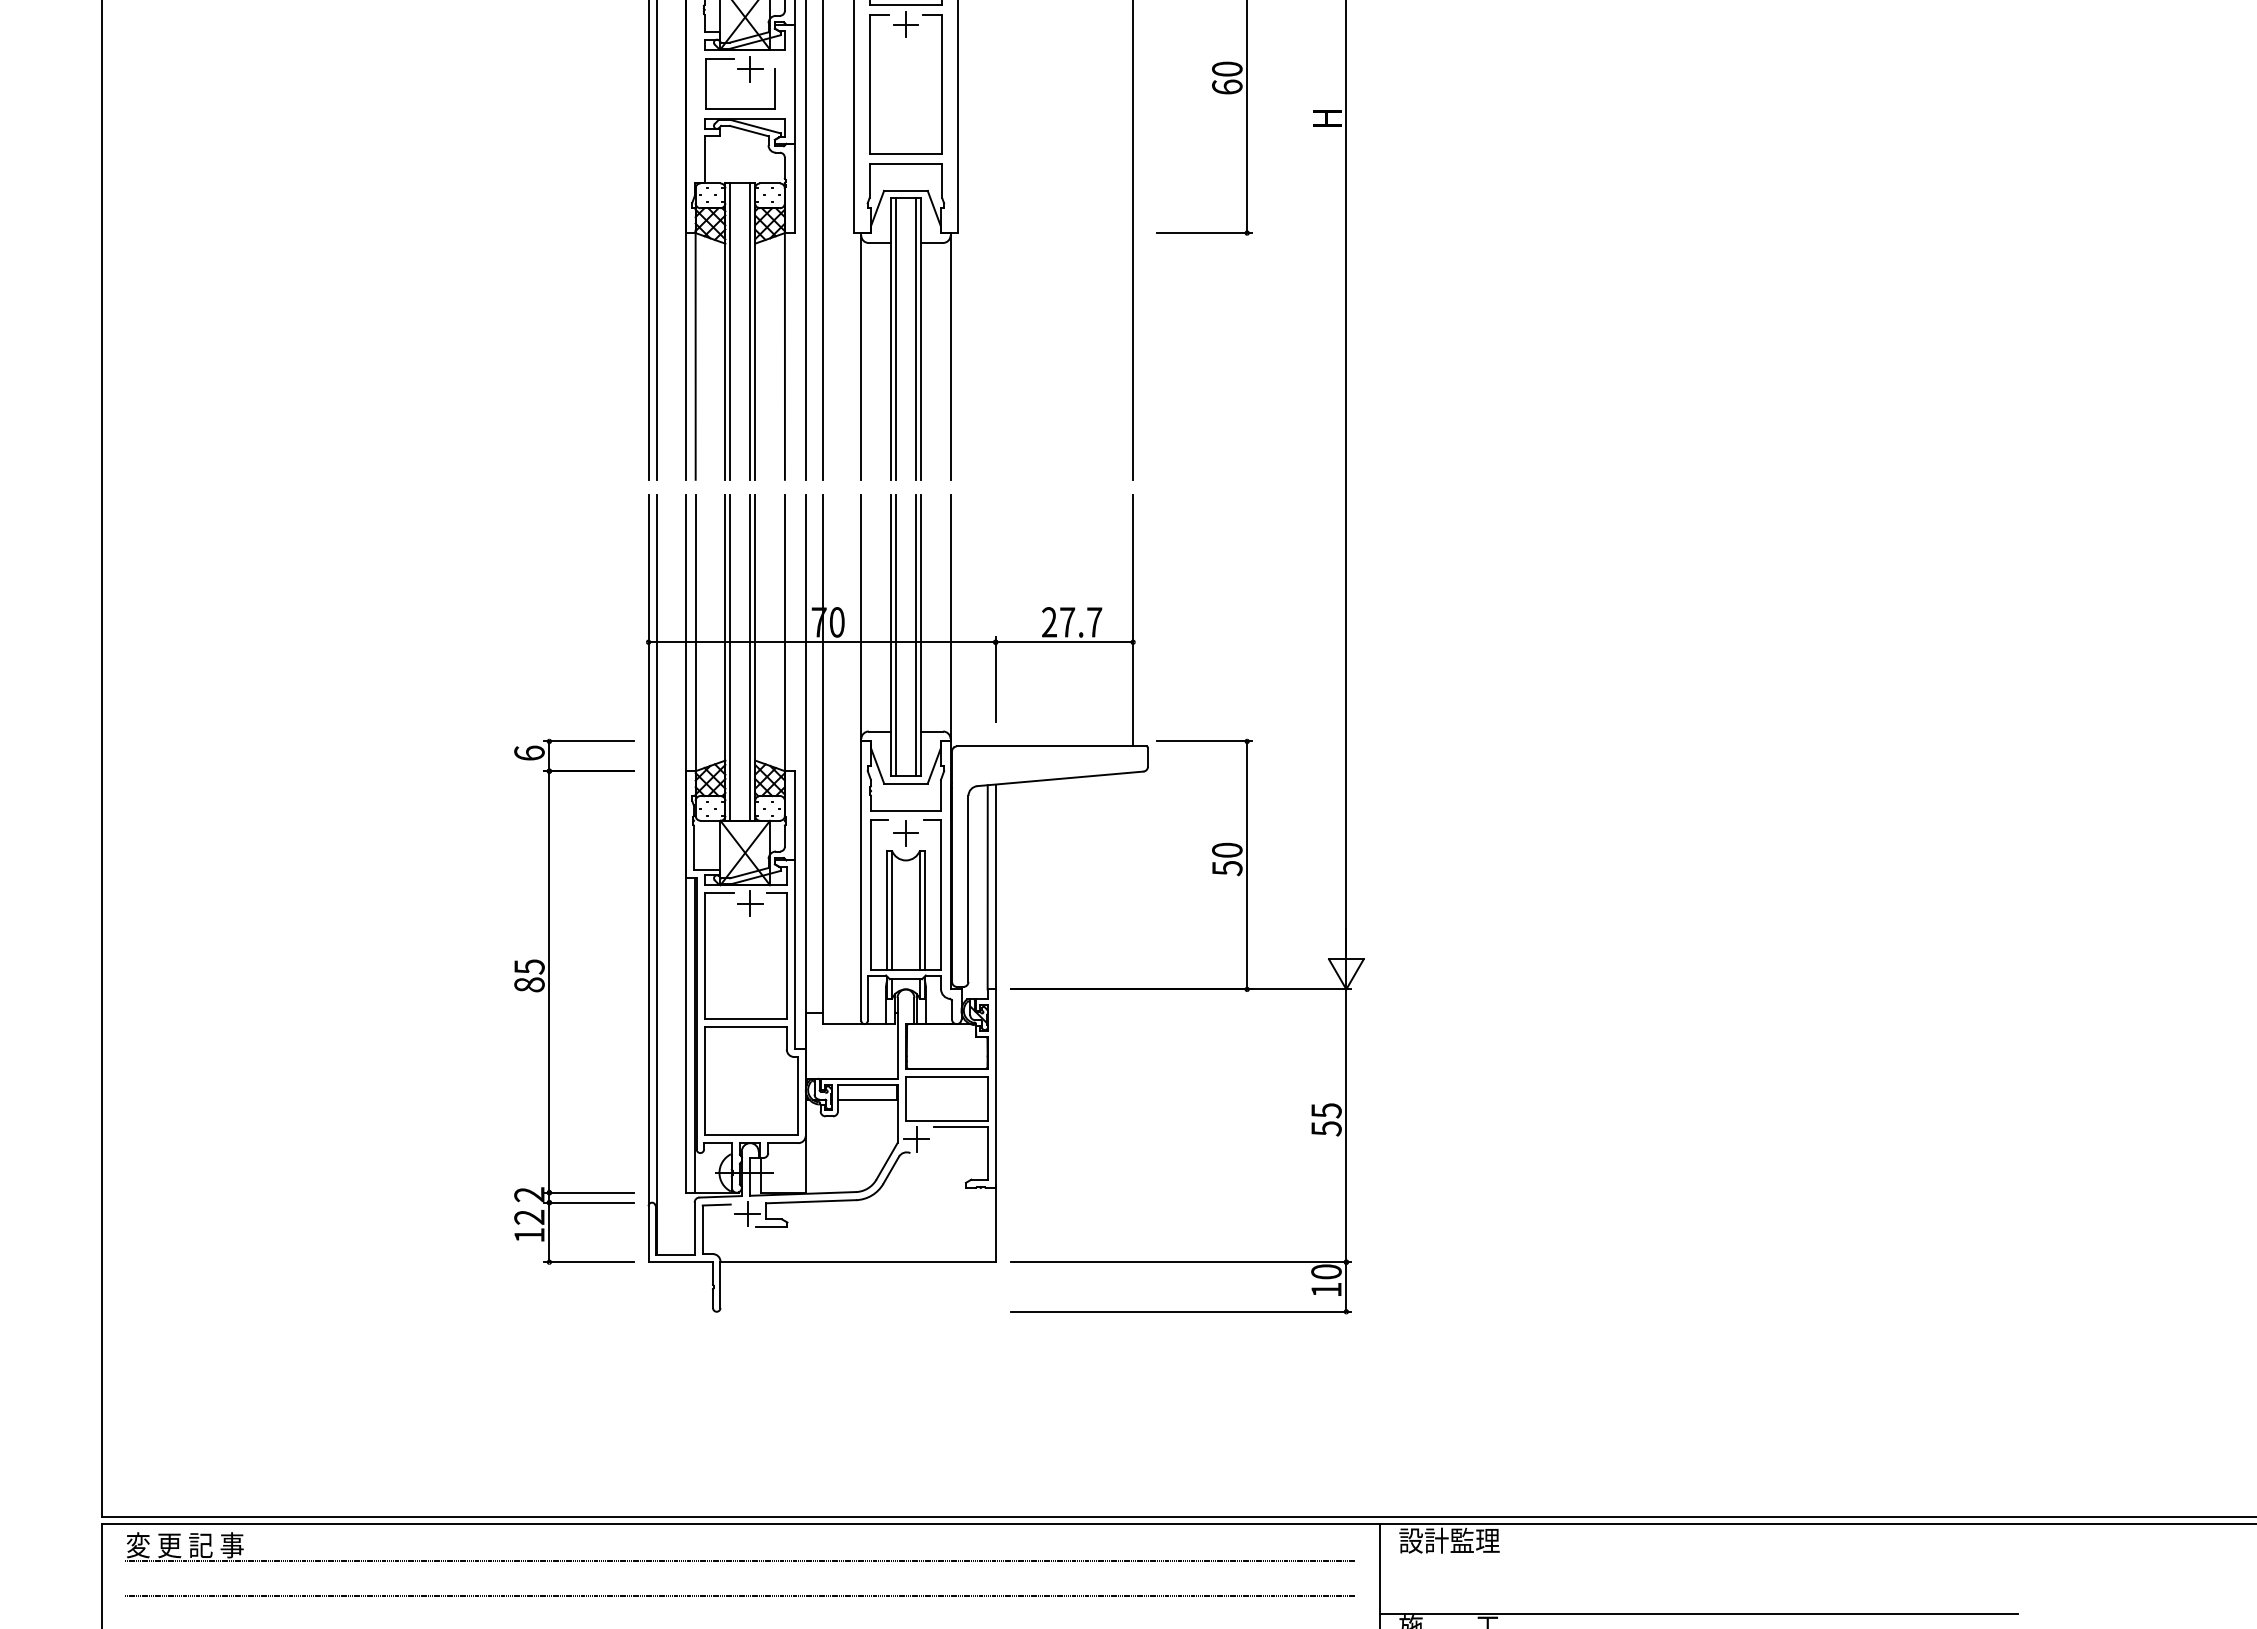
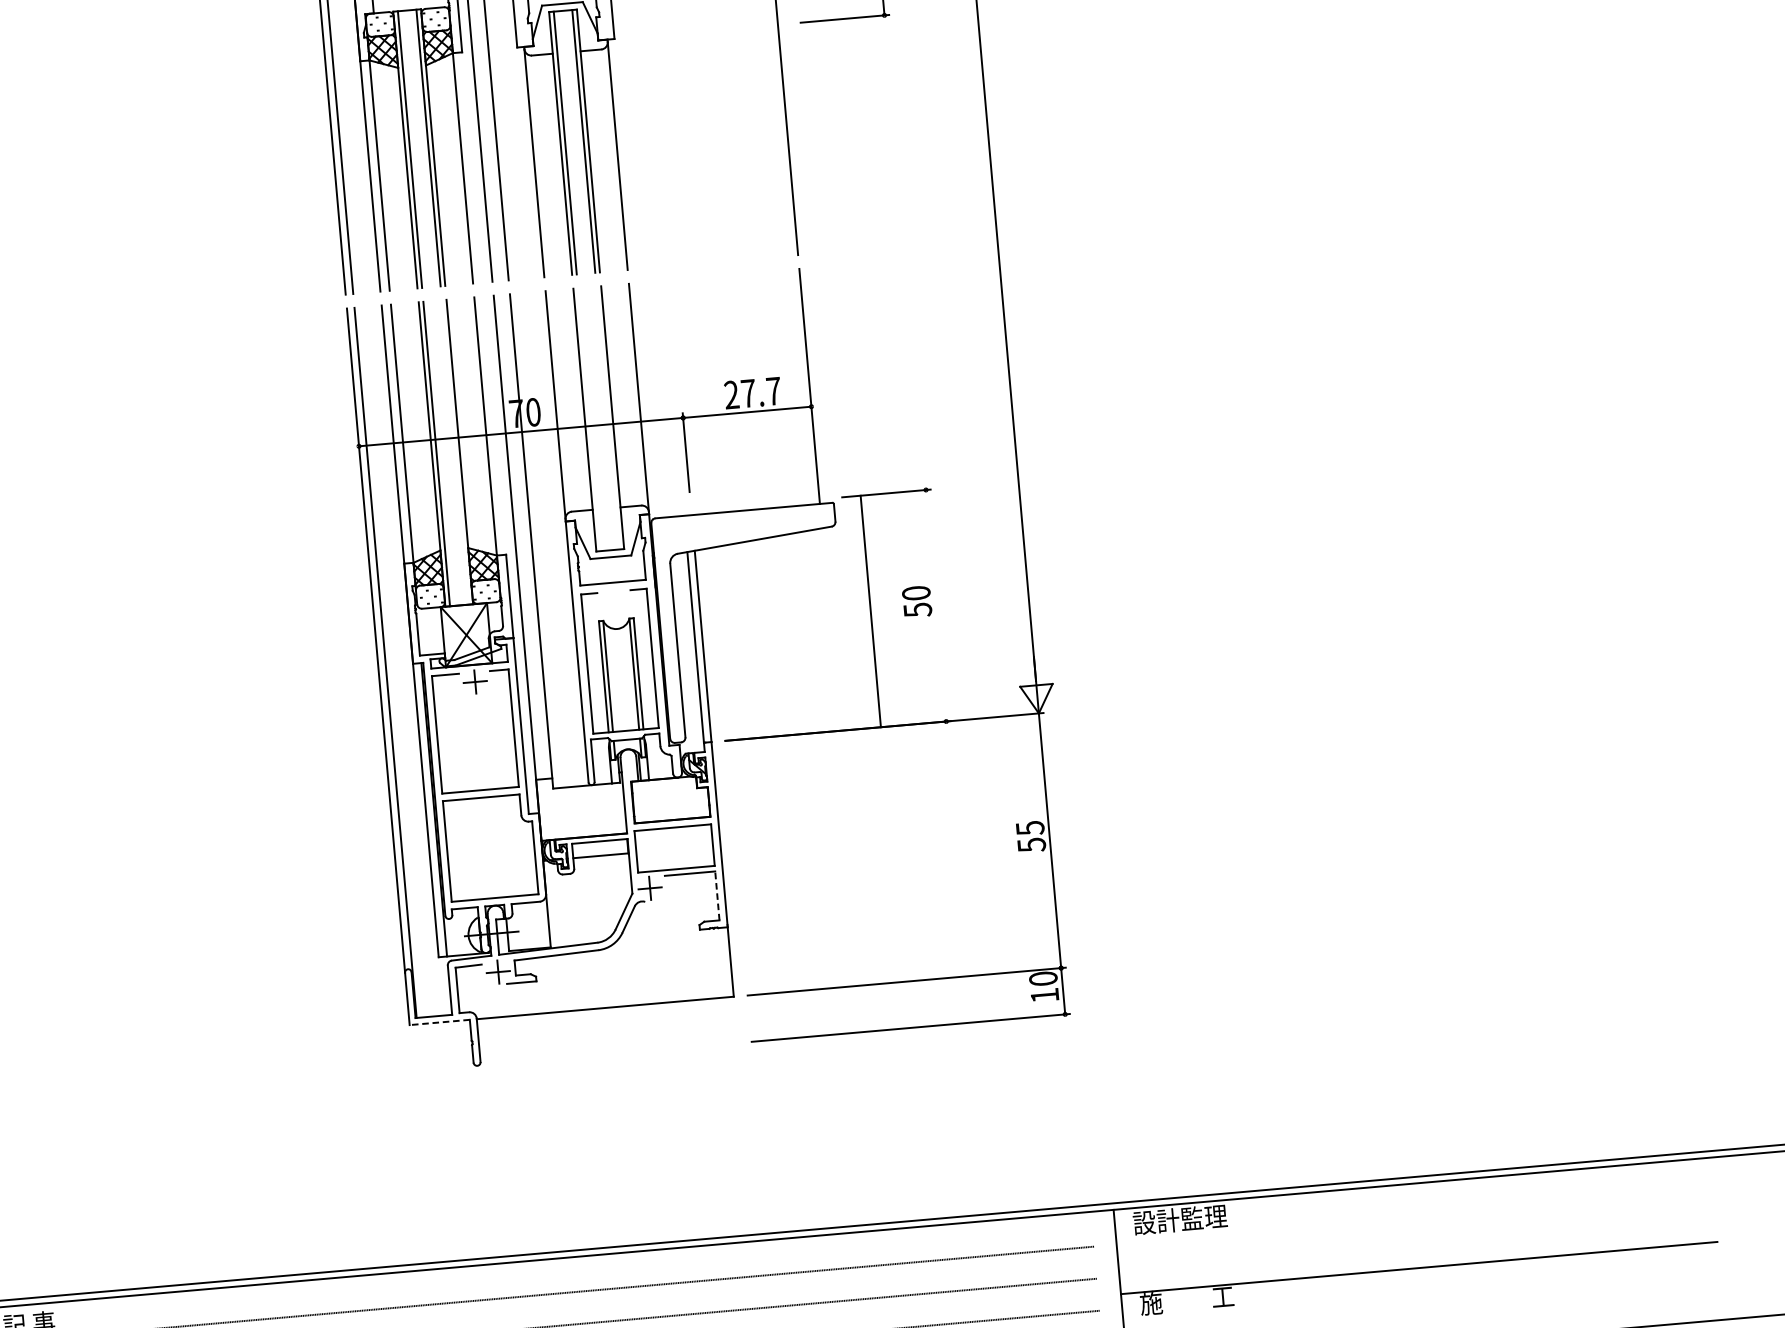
line: (896, 635) -> (589, 419), removed
line: (915, 635) -> (607, 418), removed
line: (750, 657) -> (455, 452), removed
part: (905, 833) -> (614, 603), removed
line: (1247, 865) -> (871, 611), moved
part: (549, 1001) -> (295, 789), removed
line: (987, 1153) -> (717, 895), solid -> dashed
line: (680, 1262) -> (439, 1022), solid -> dashed

